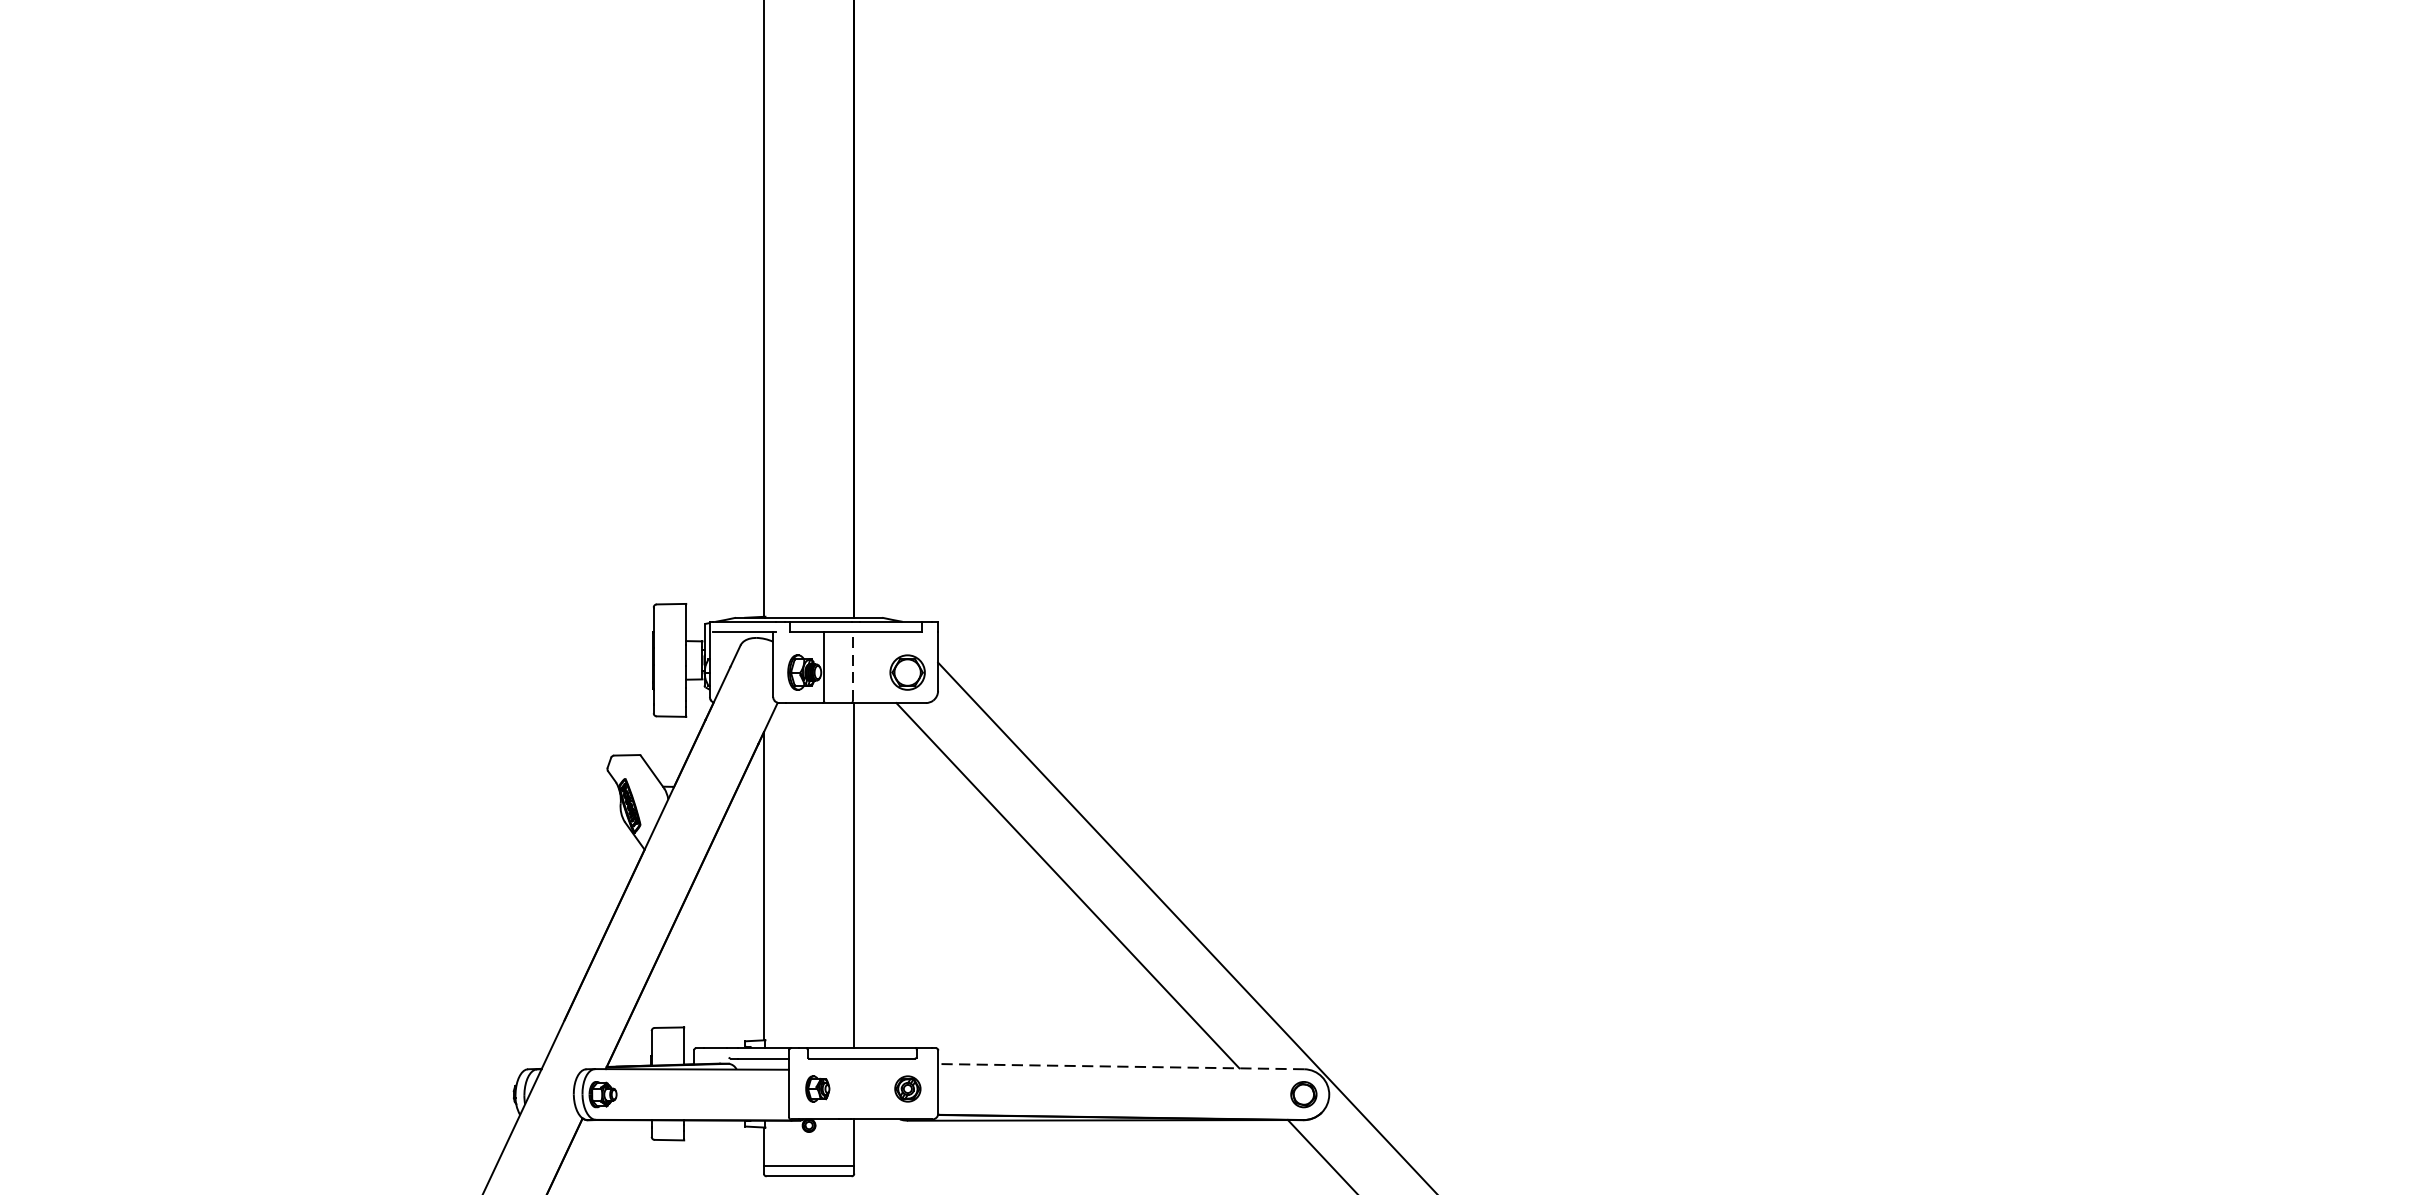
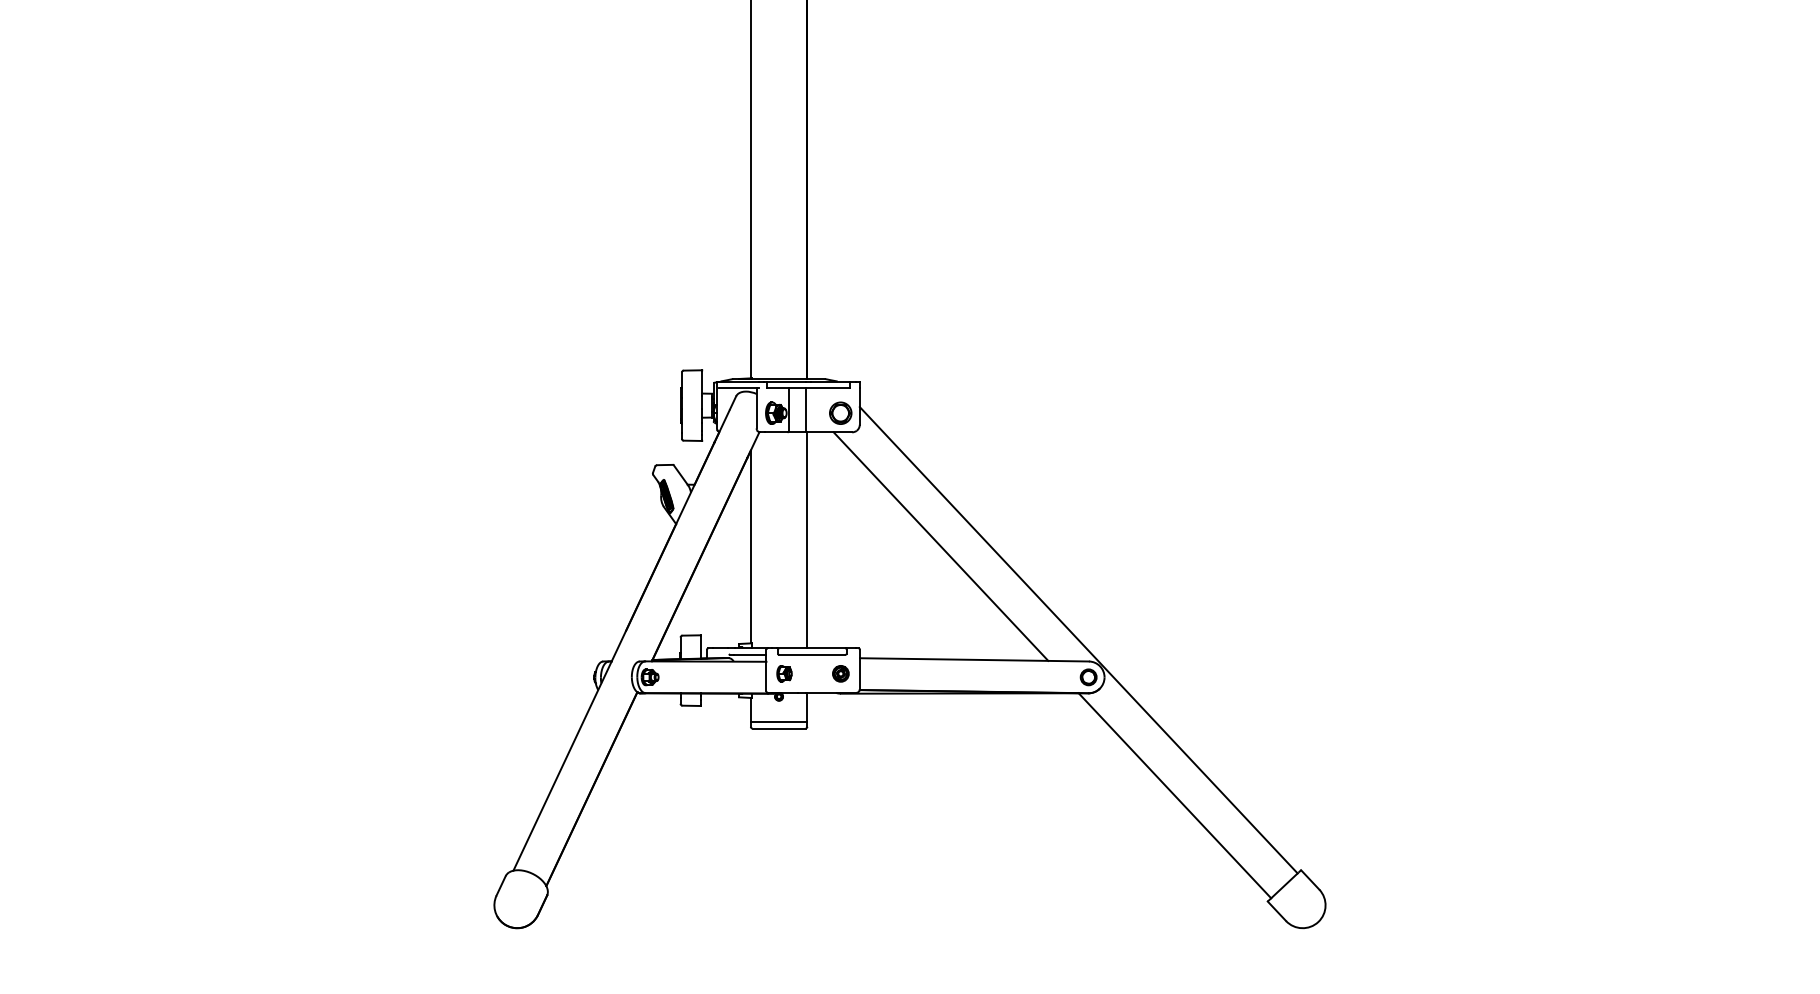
line: (852, 666) -> (806, 409), dashed -> solid
line: (1119, 1066) -> (973, 659), dashed -> solid

